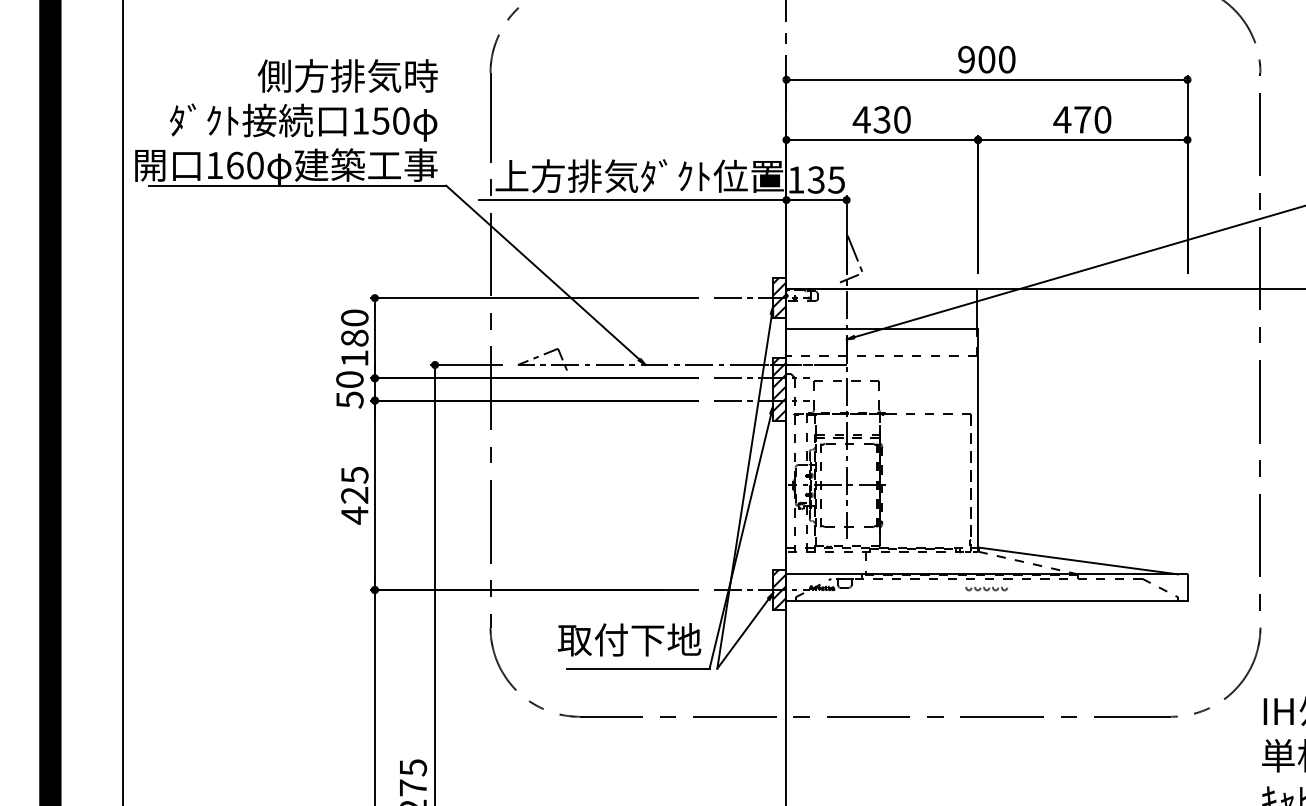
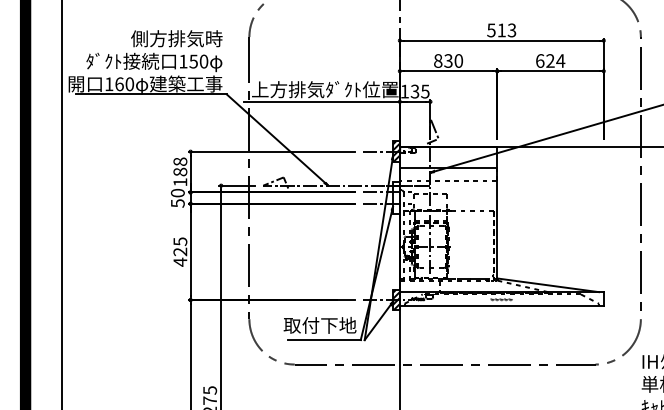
text: (986, 59) -> (501, 30), 900 -> 513
text: (860, 118) -> (437, 60), 430 -> 830
text: (1082, 118) -> (550, 60), 470 -> 624
text: (355, 317) -> (180, 161), 180 -> 188
hatch: (779, 388) -> (396, 197), removed

